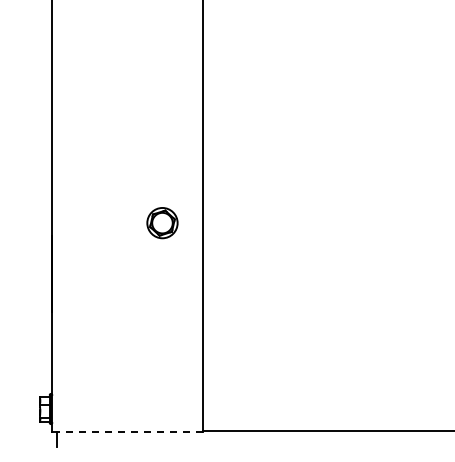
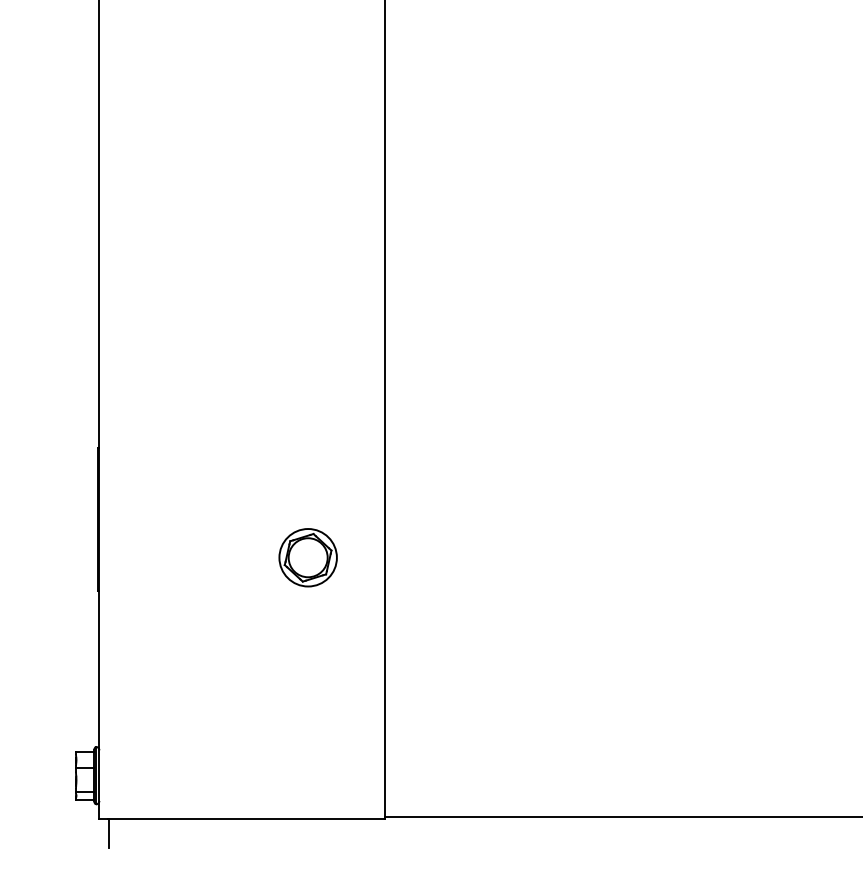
part: (162, 223) -> (308, 558), moved
line: (129, 431) -> (245, 818), dashed -> solid

